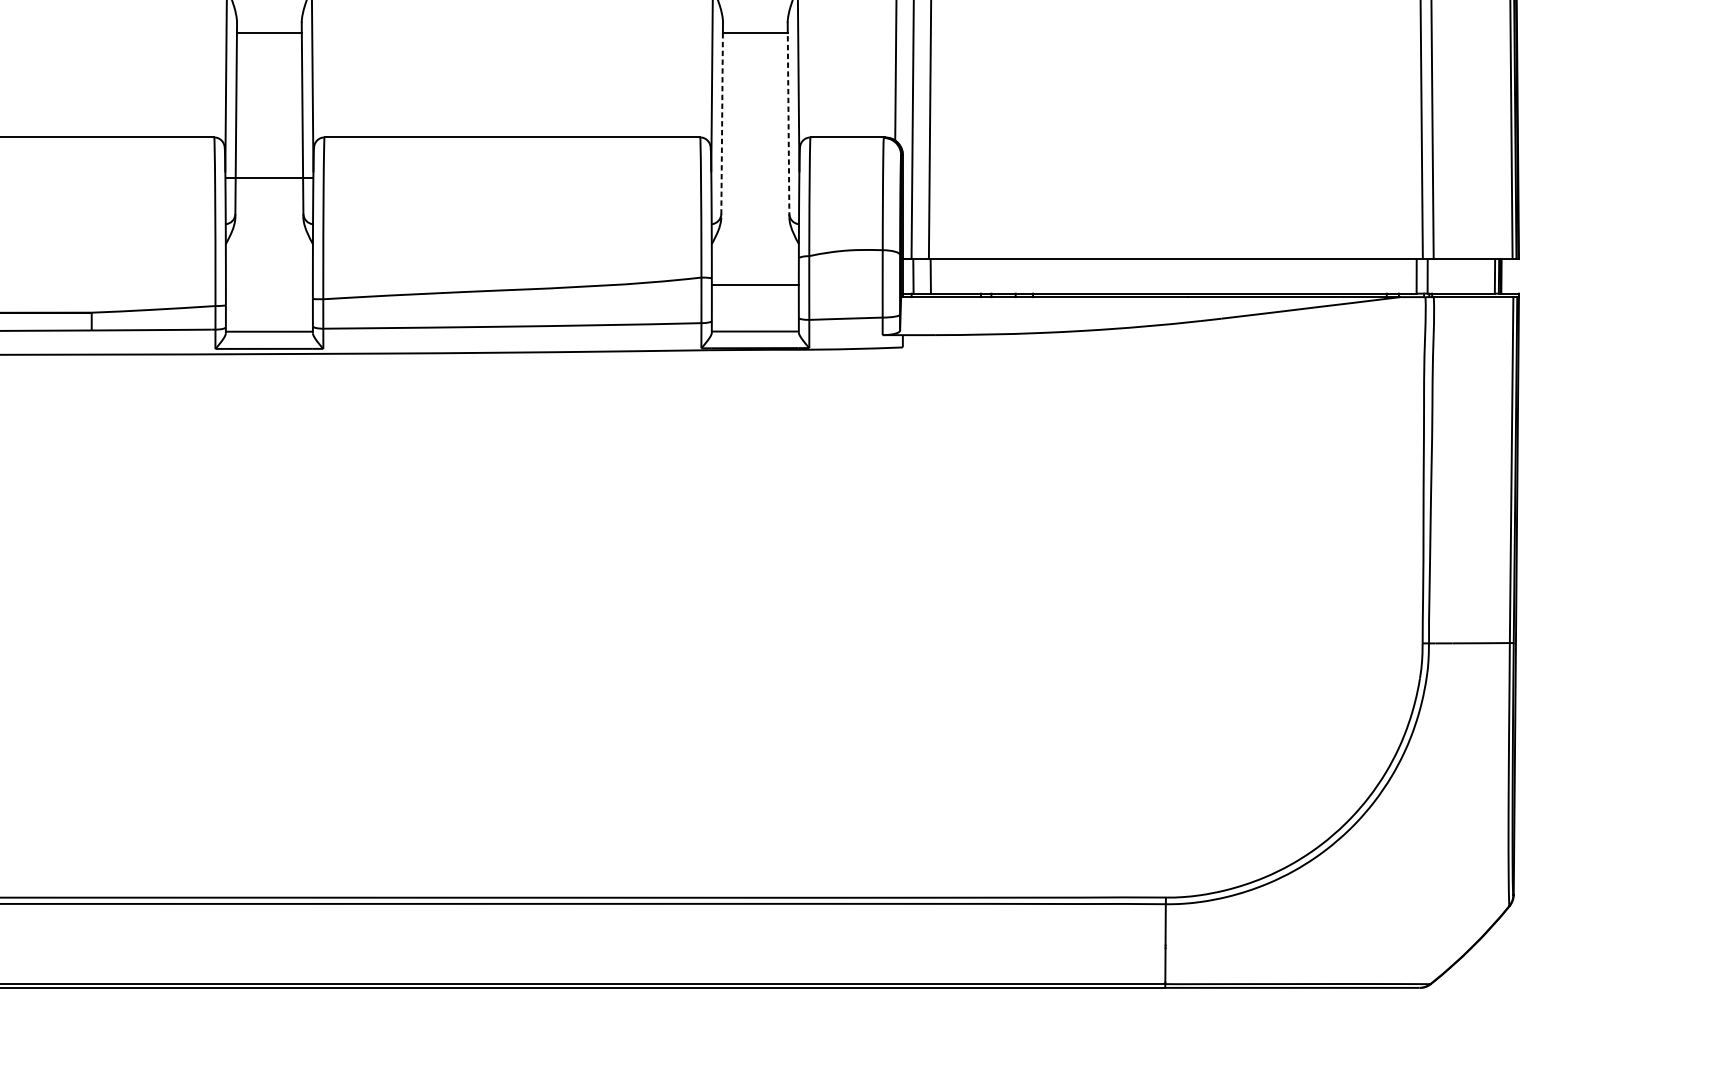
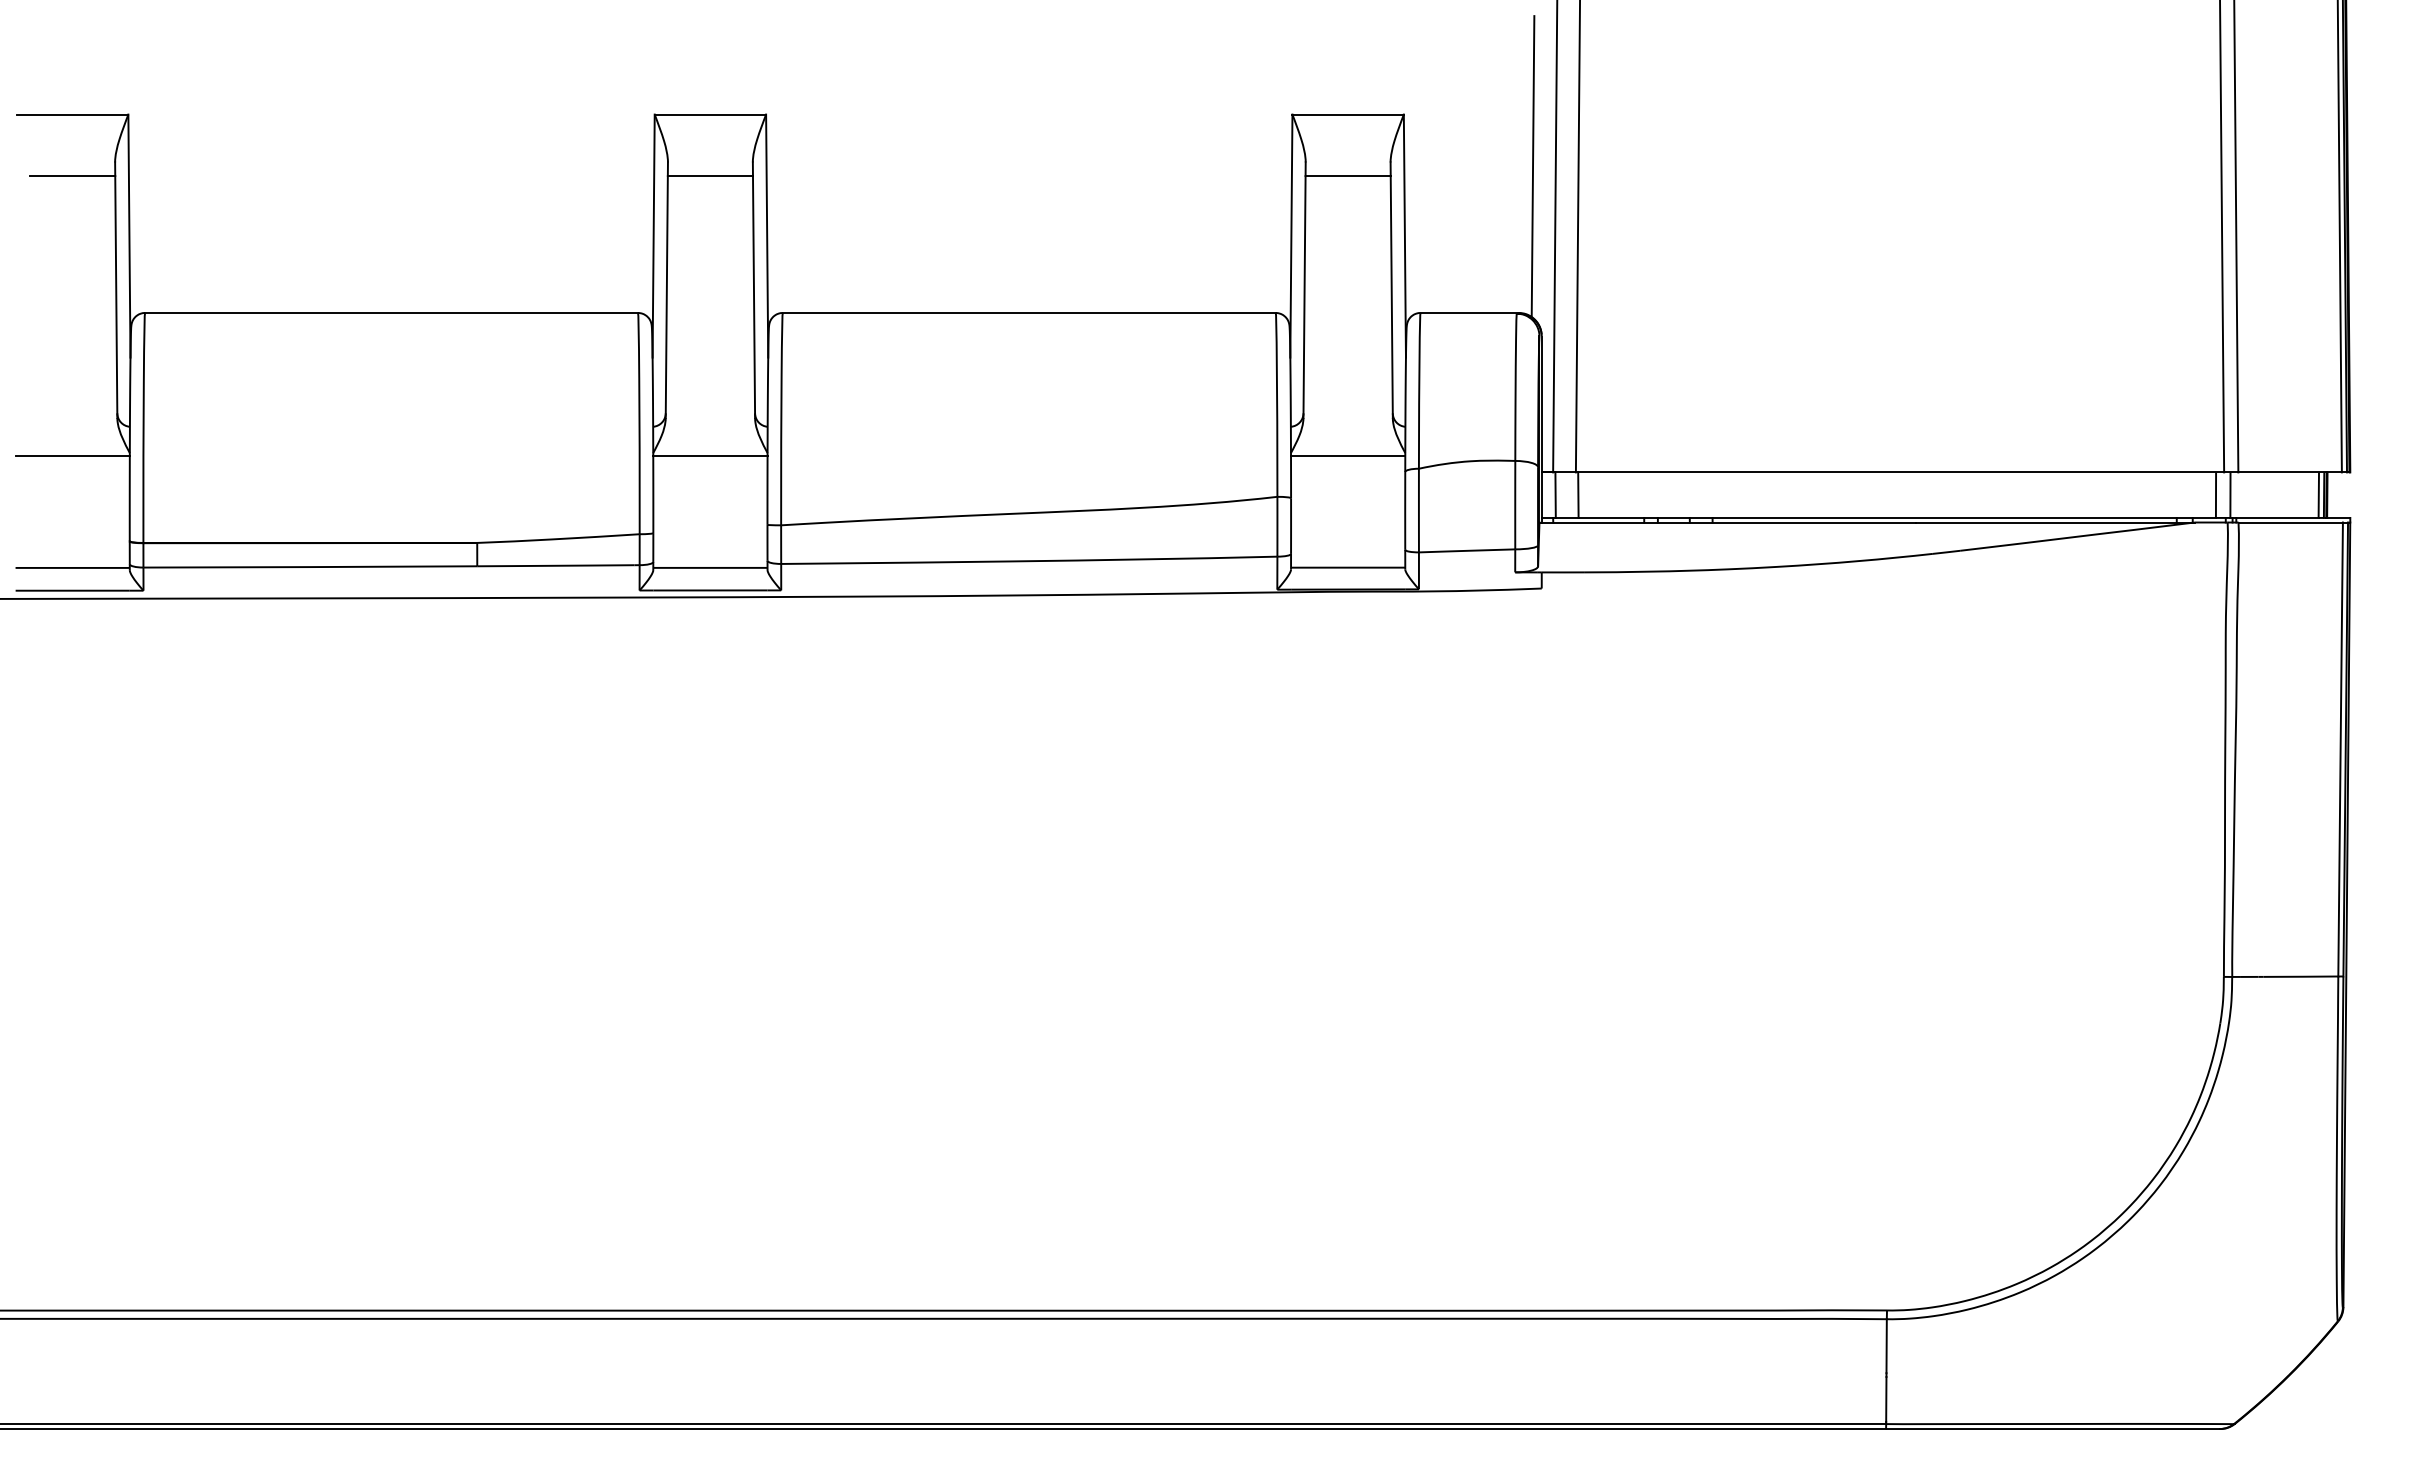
line: (788, 124) -> (1391, 296), dashed -> solid
line: (722, 125) -> (1304, 297), dashed -> solid
line: (269, 177) -> (710, 455), moved
line: (755, 284) -> (1348, 455), moved

